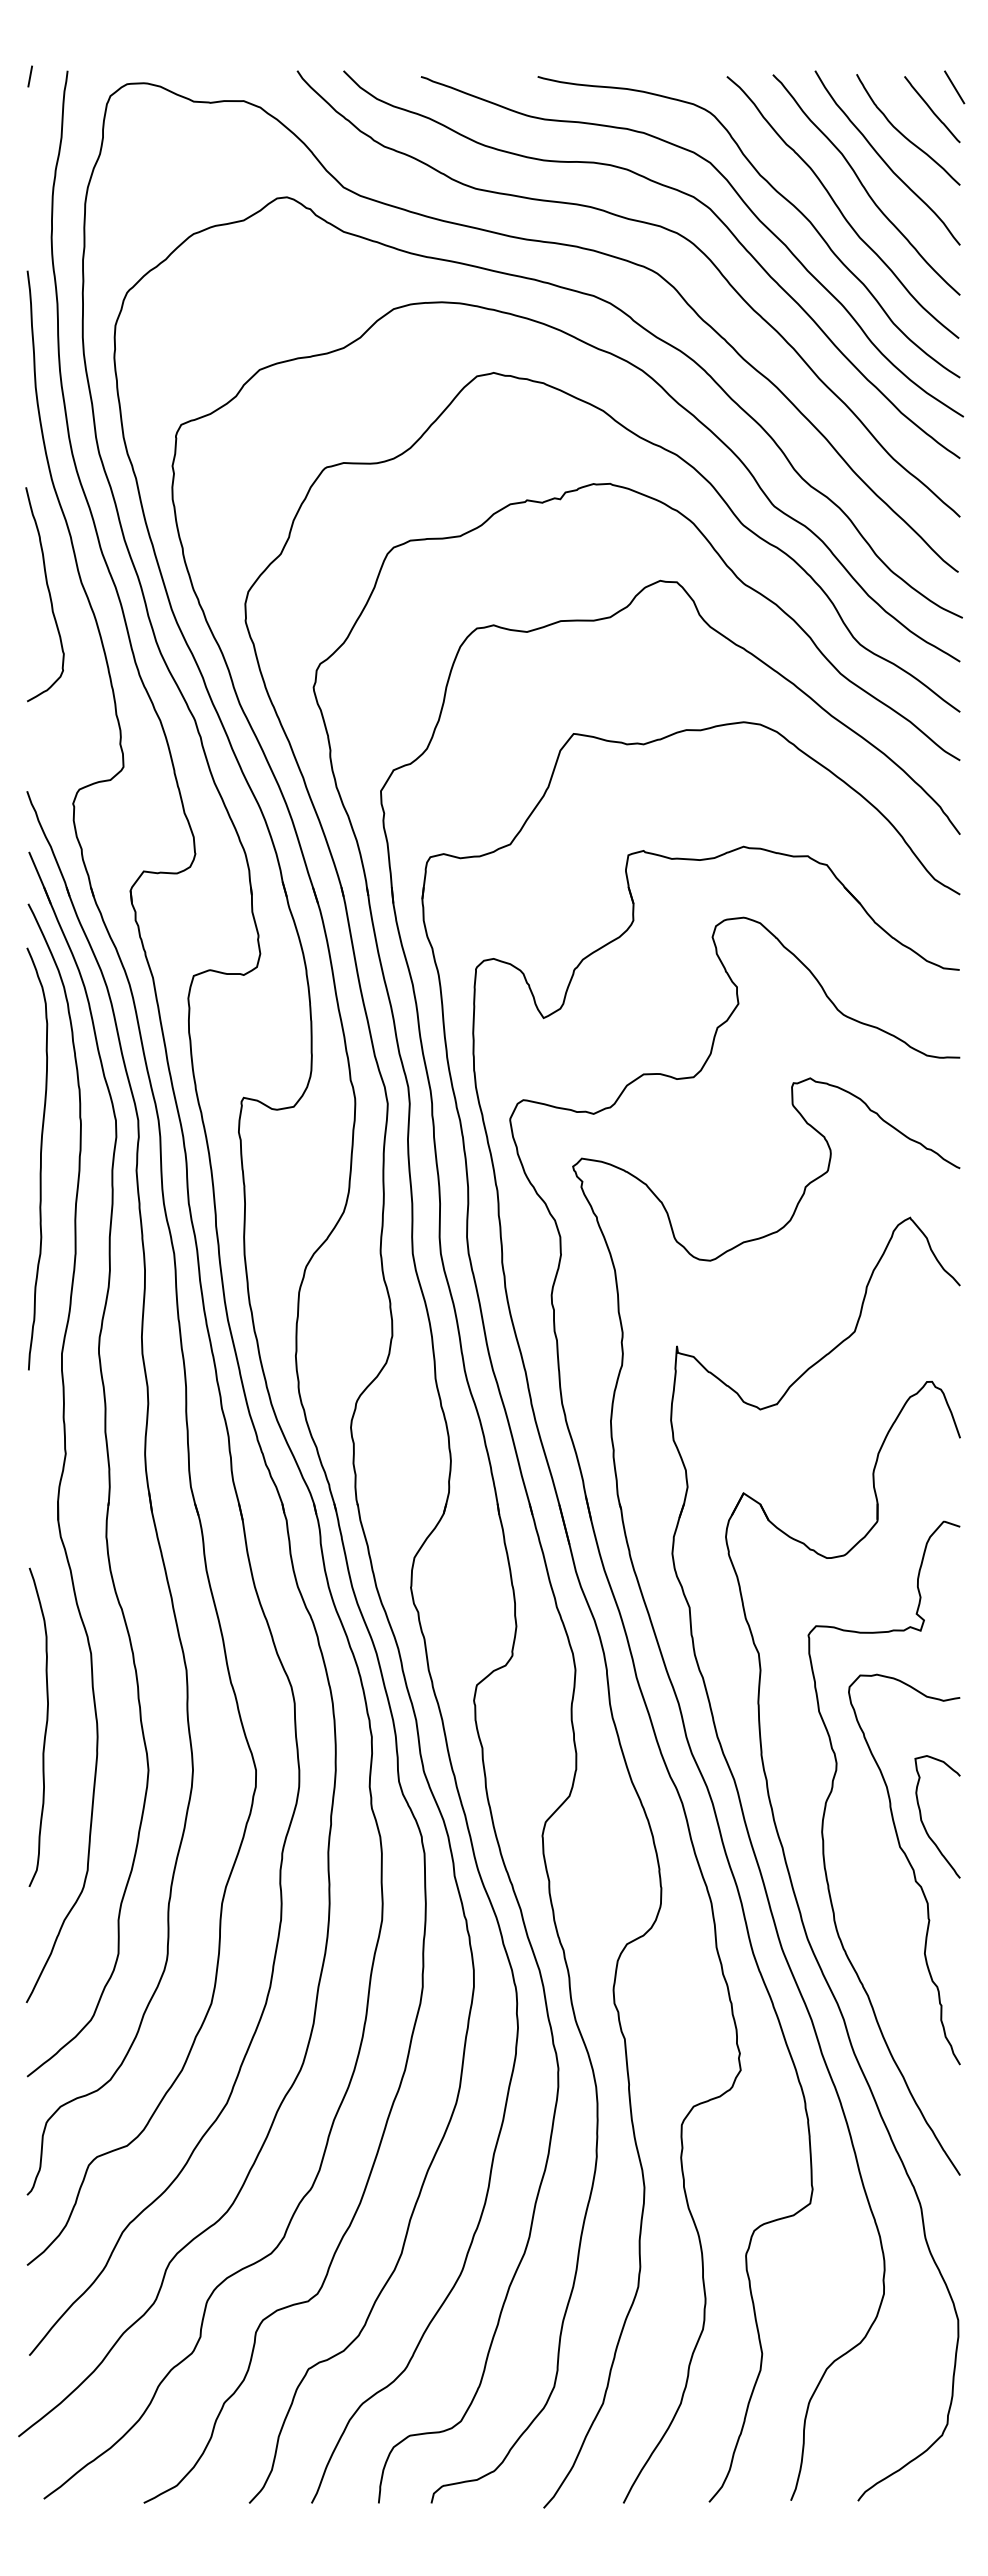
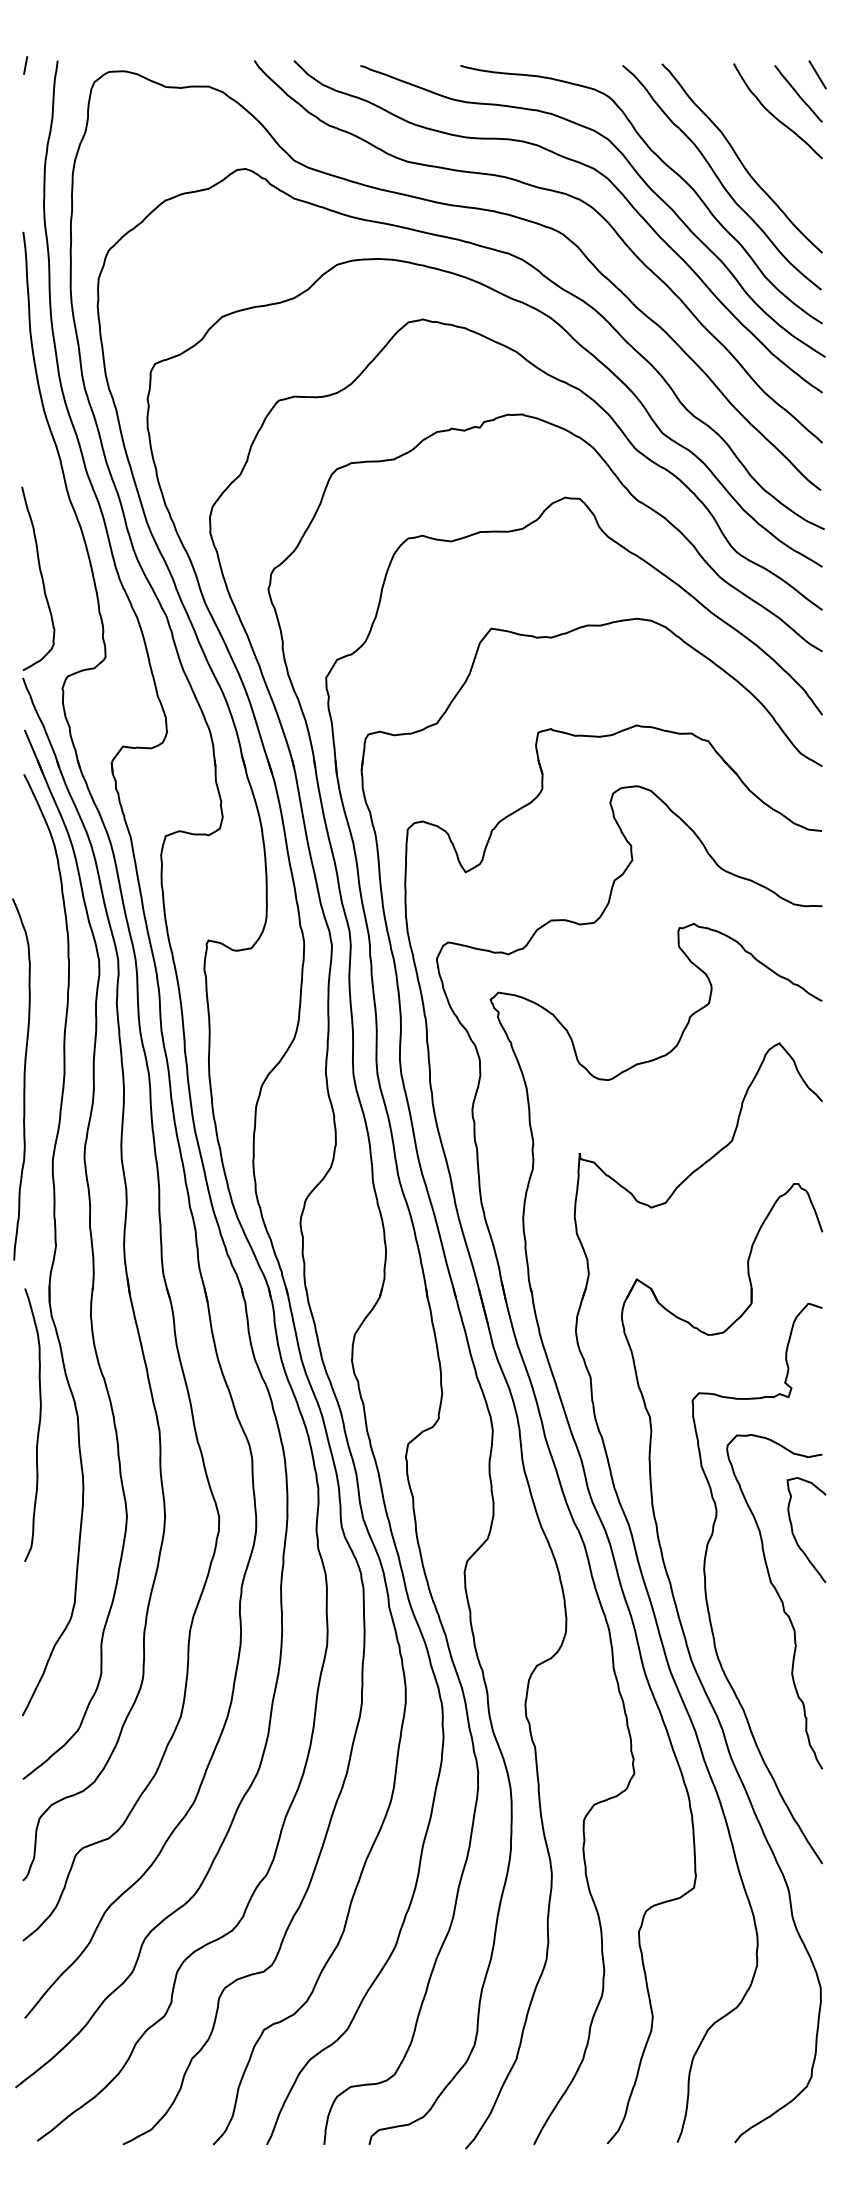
curve: (884, 160) -> (757, 137), removed
curve: (48, 593) -> (41, 577), moved
curve: (40, 1158) -> (24, 1079), moved
curve: (45, 1726) -> (38, 1424), moved
curve: (923, 1822) -> (794, 1534), moved

